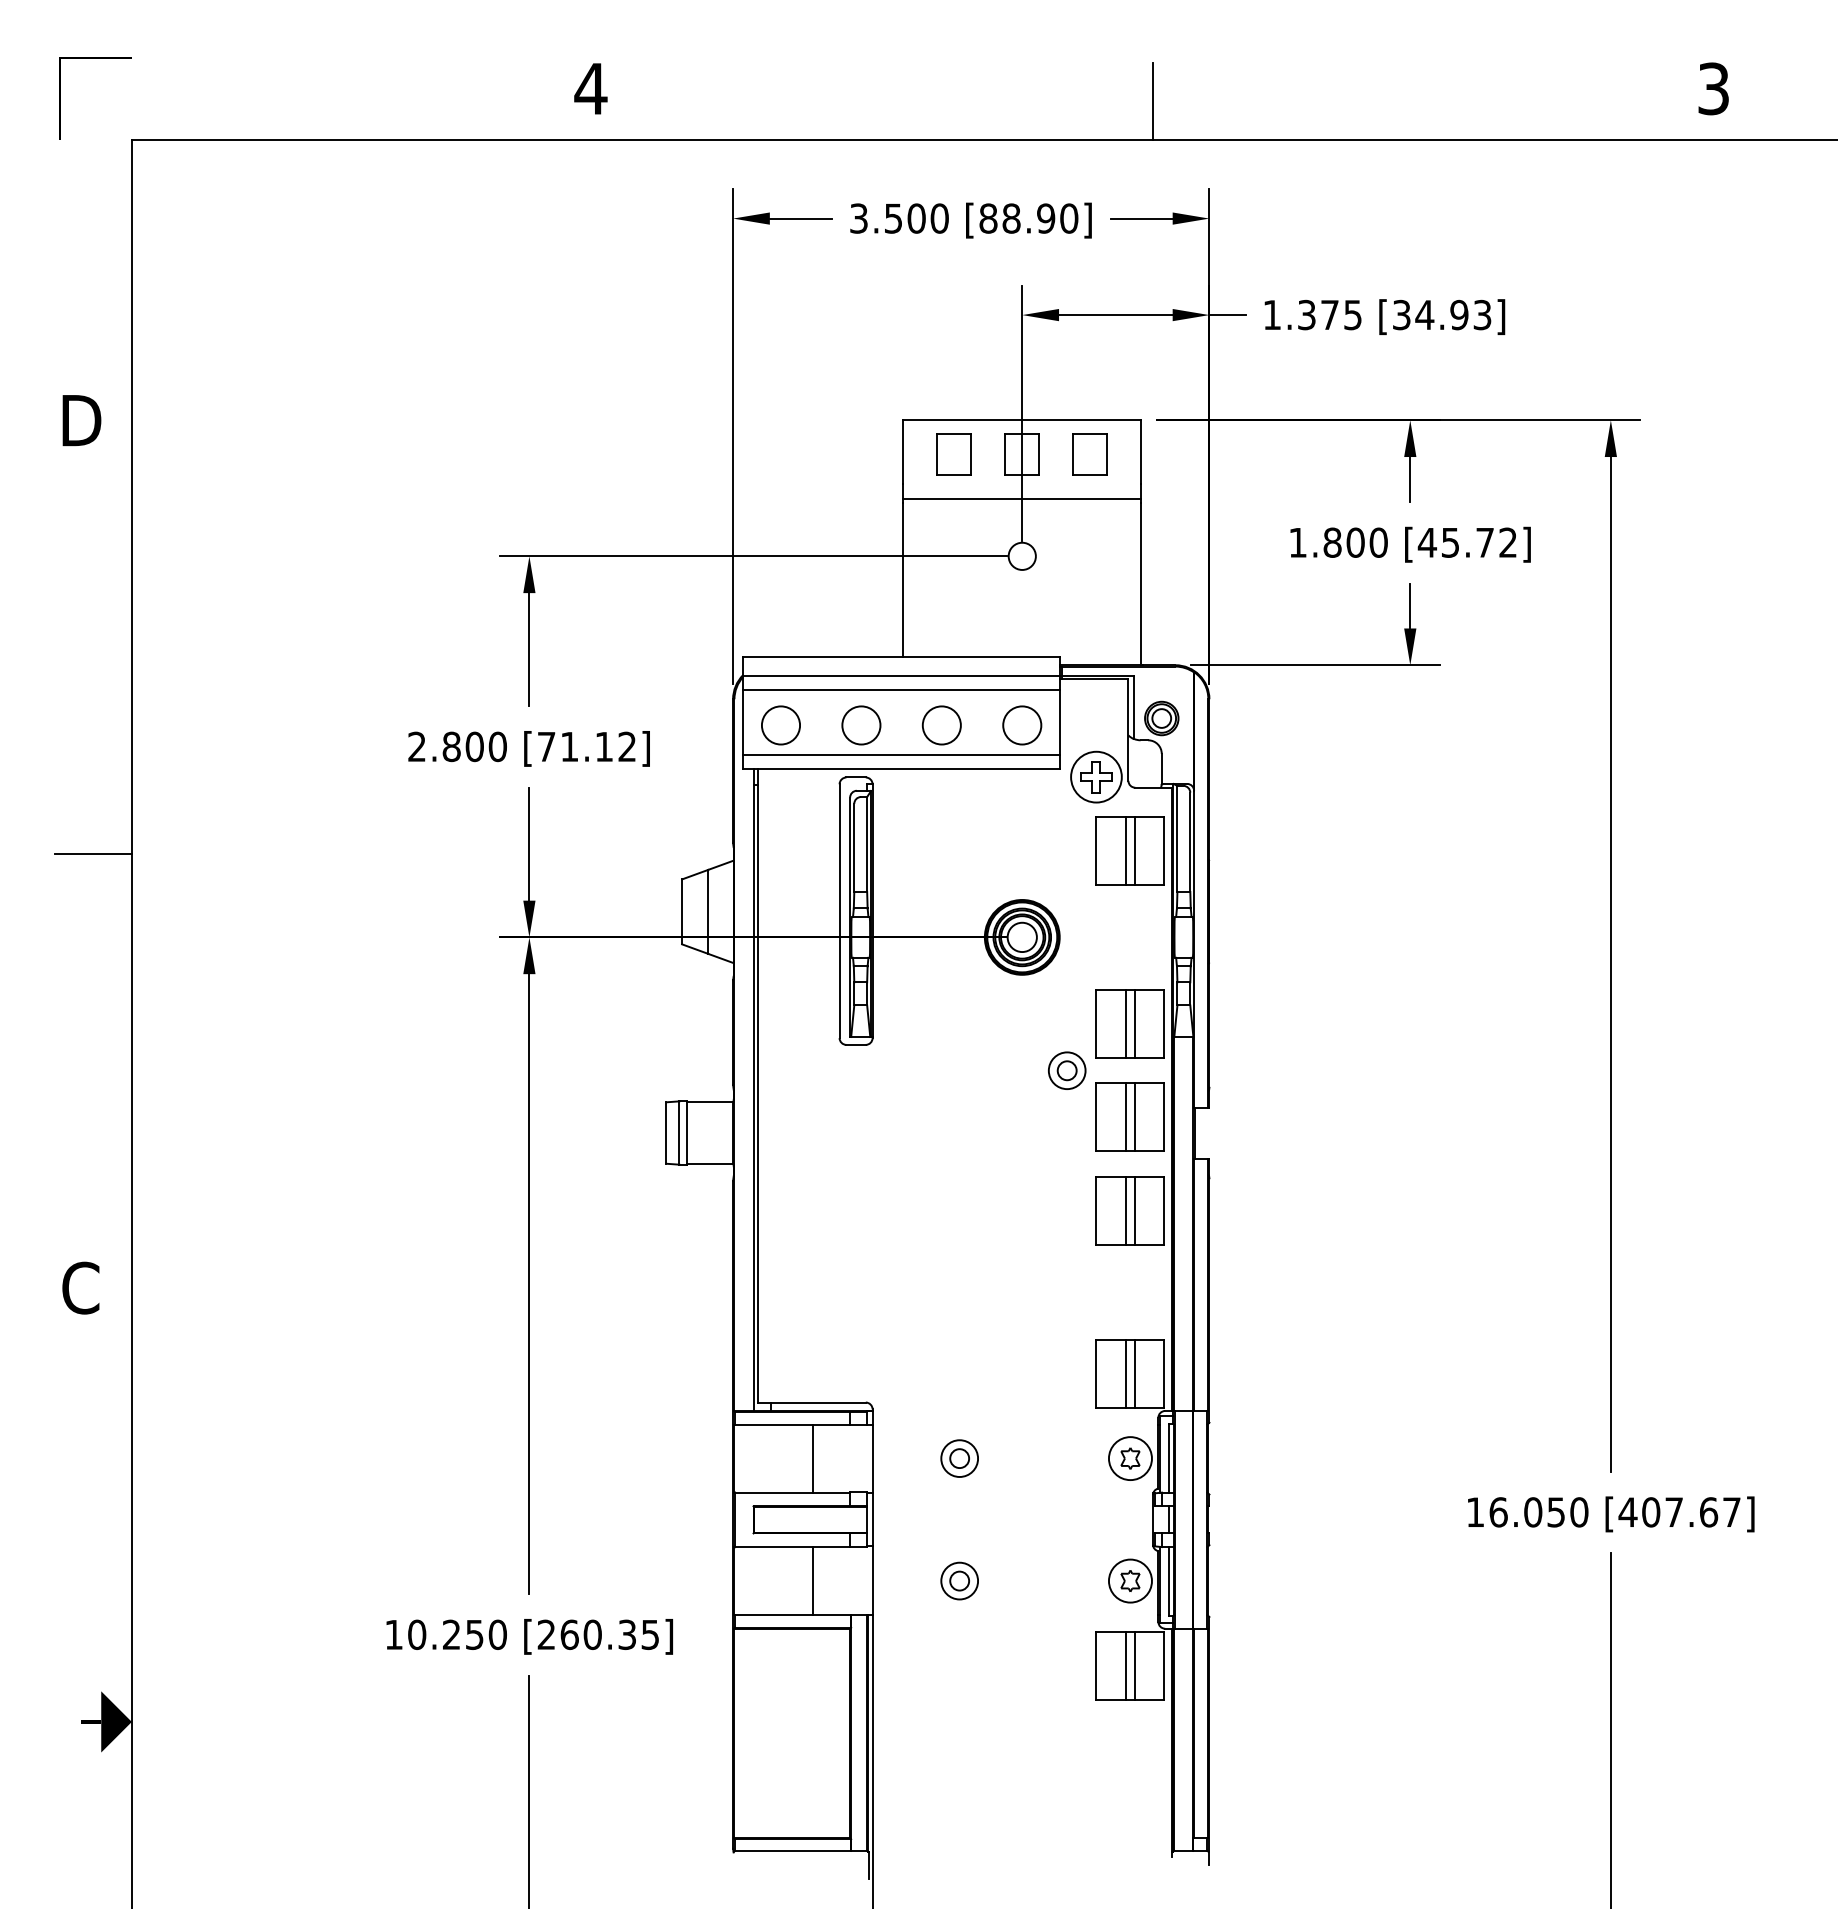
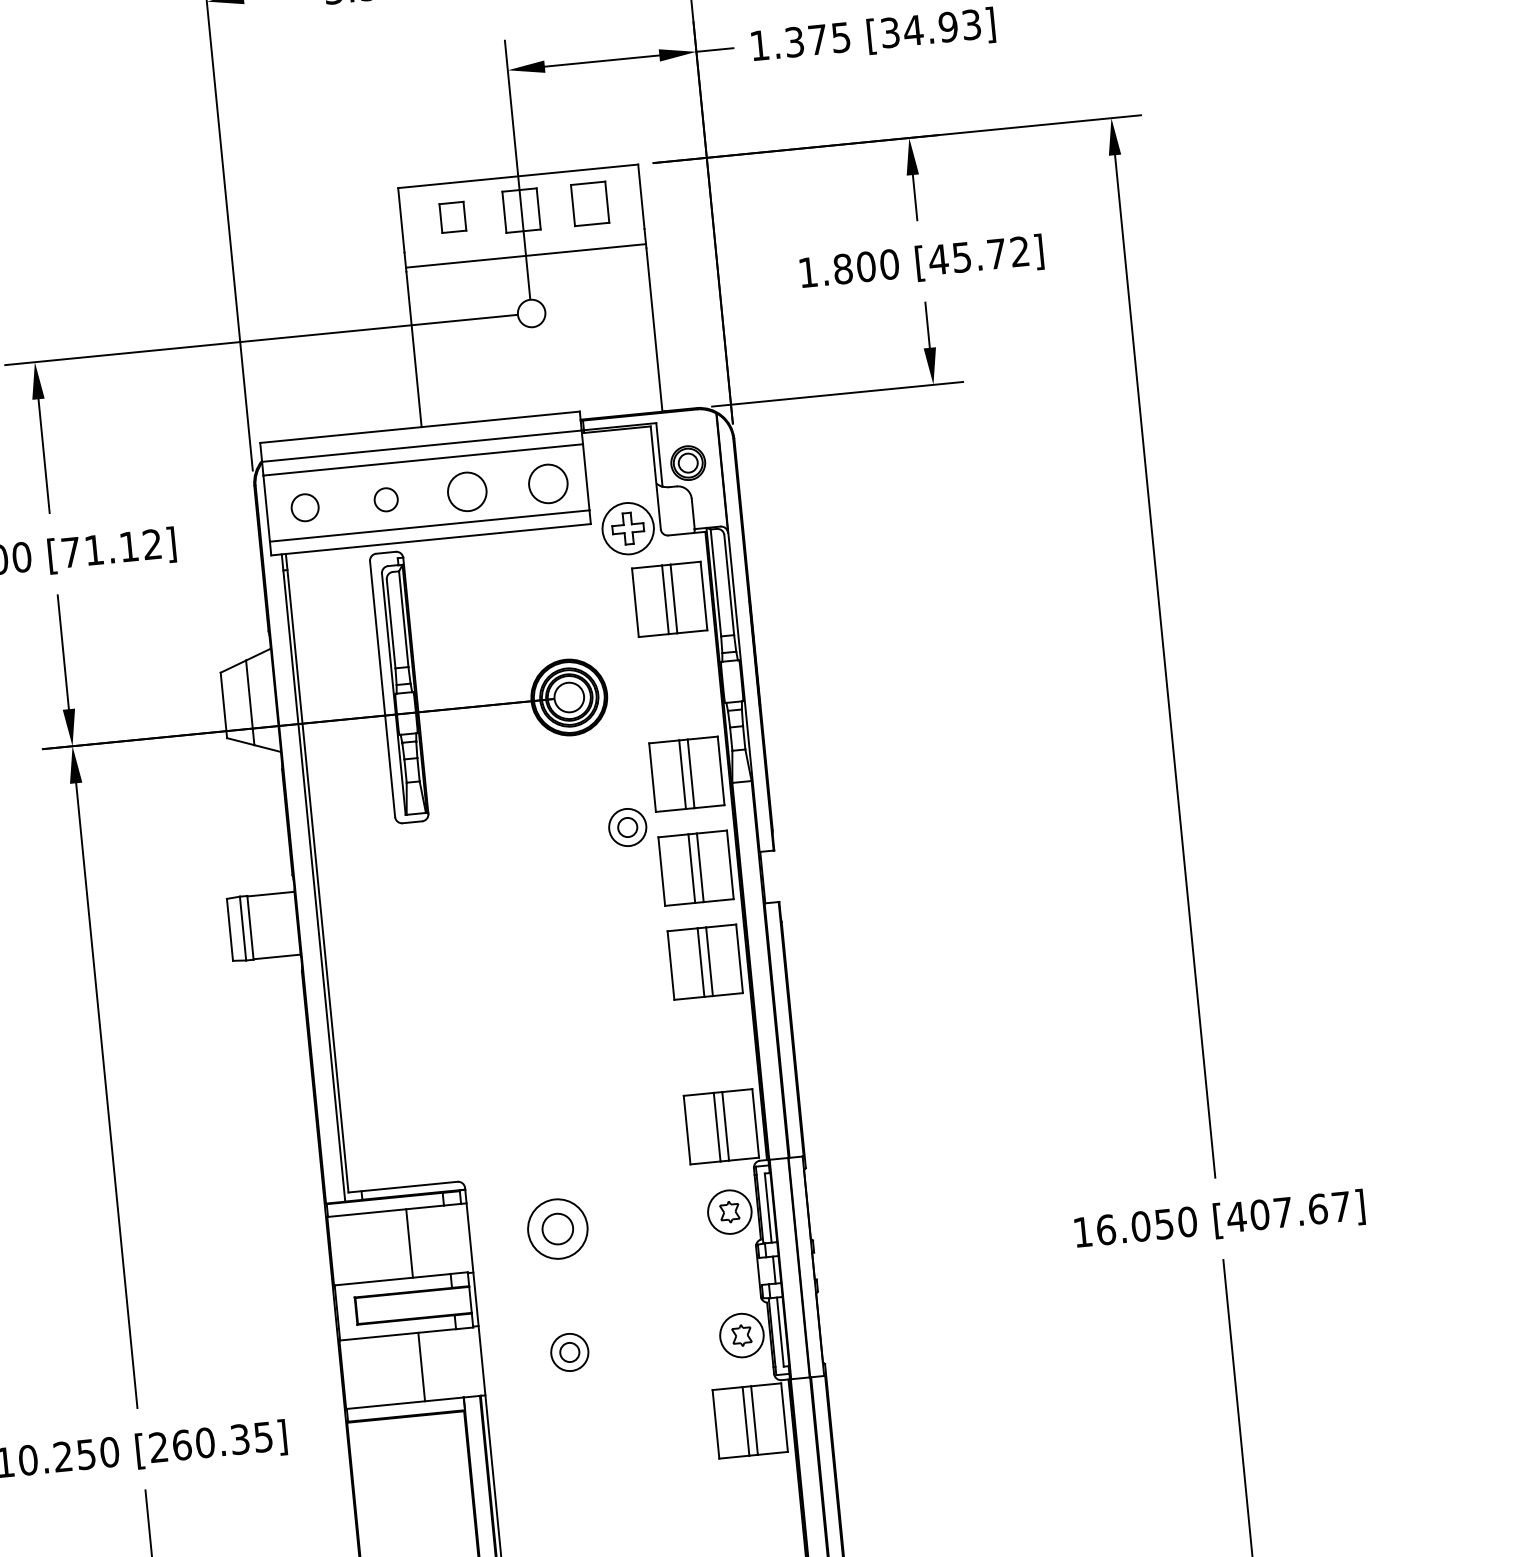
part: (953, 454) -> (452, 217), size x0.7
circle: (780, 725) -> (304, 507), size x0.7
circle: (861, 725) -> (386, 499), size x0.6
part: (959, 1458) -> (557, 1228), size x1.6

